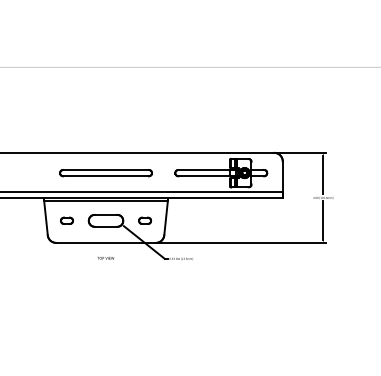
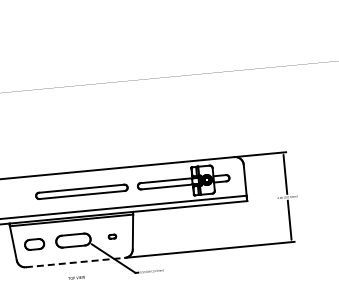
part: (105, 173) -> (81, 192), moved
part: (66, 220) -> (34, 243), size x1.6
part: (145, 220) -> (112, 236), size x0.6
line: (106, 242) -> (75, 262), solid -> dashed

